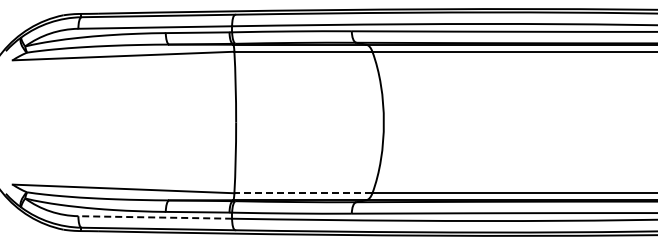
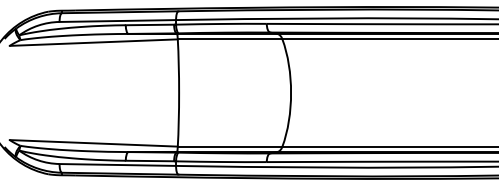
line: (302, 193) -> (229, 146), dashed -> solid
line: (155, 217) -> (118, 165), dashed -> solid

